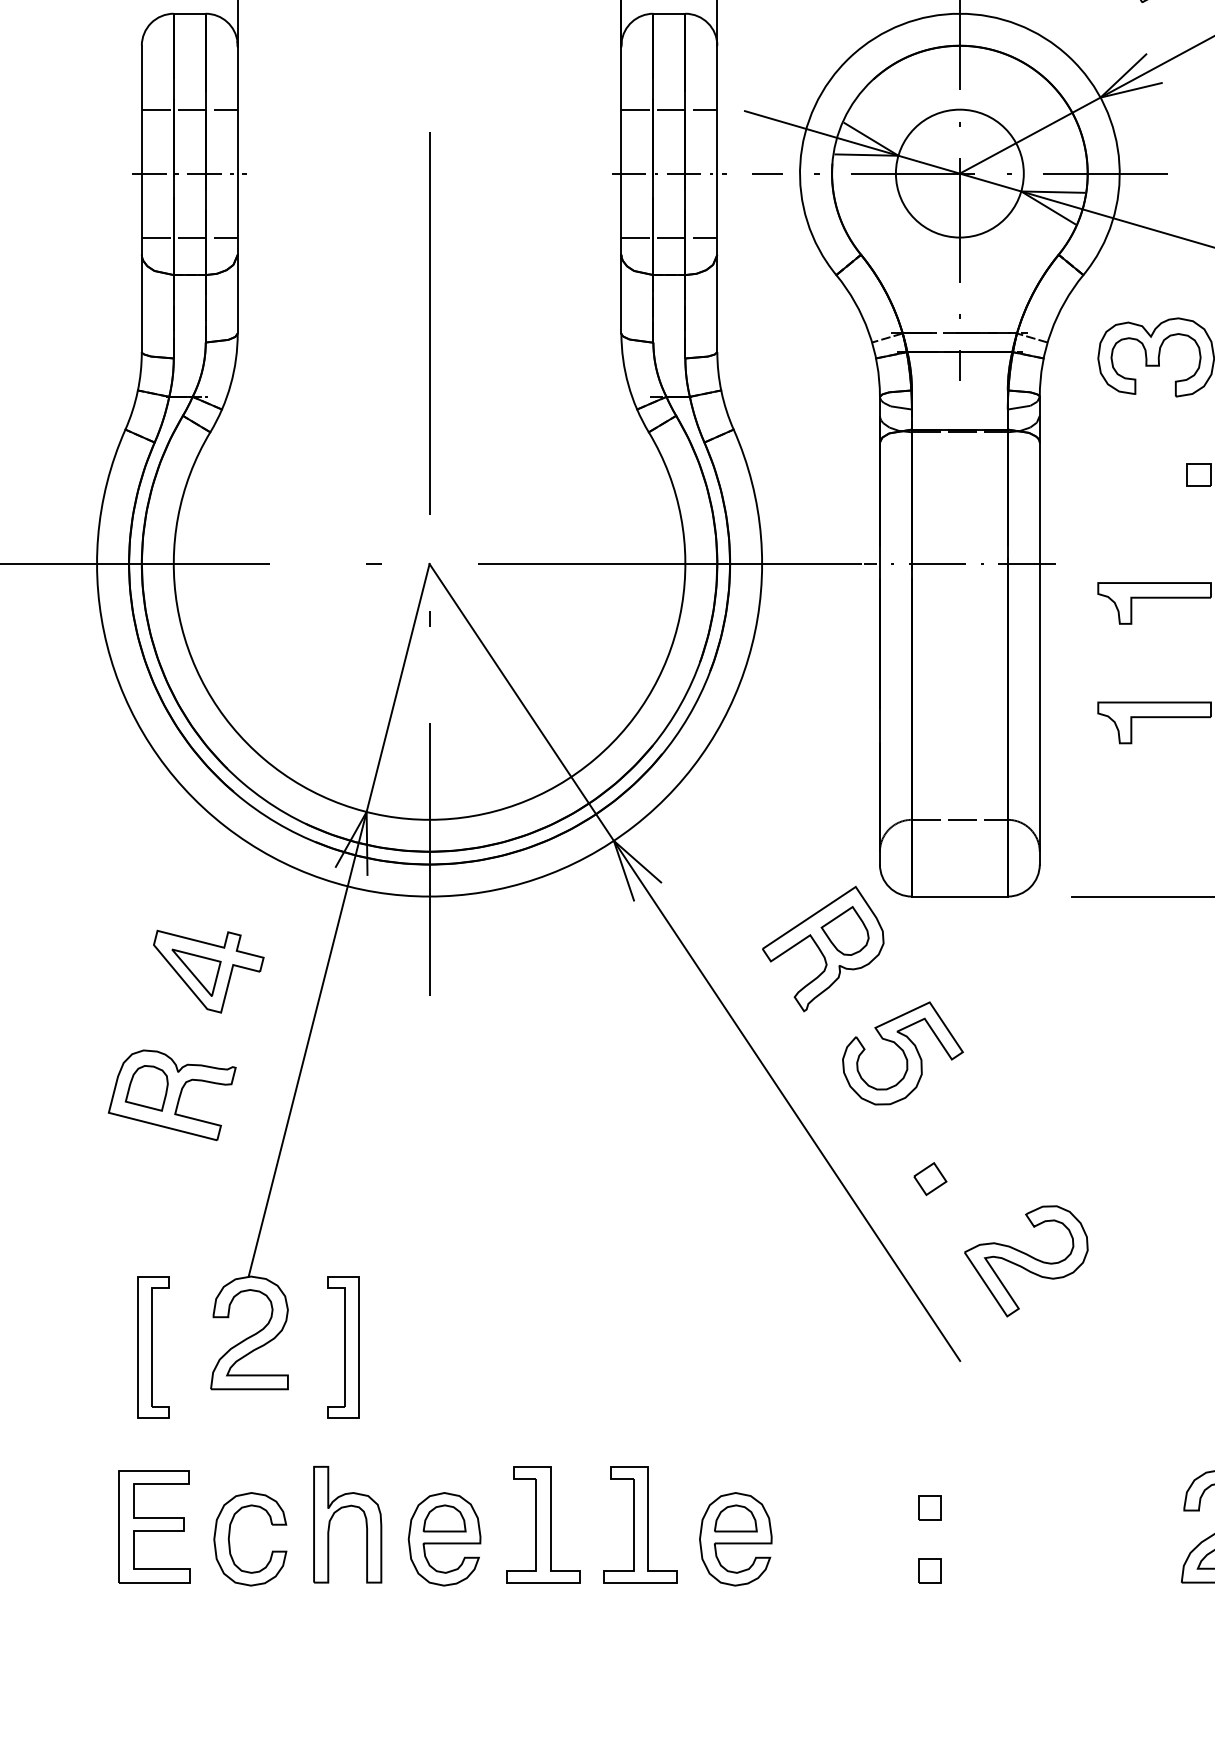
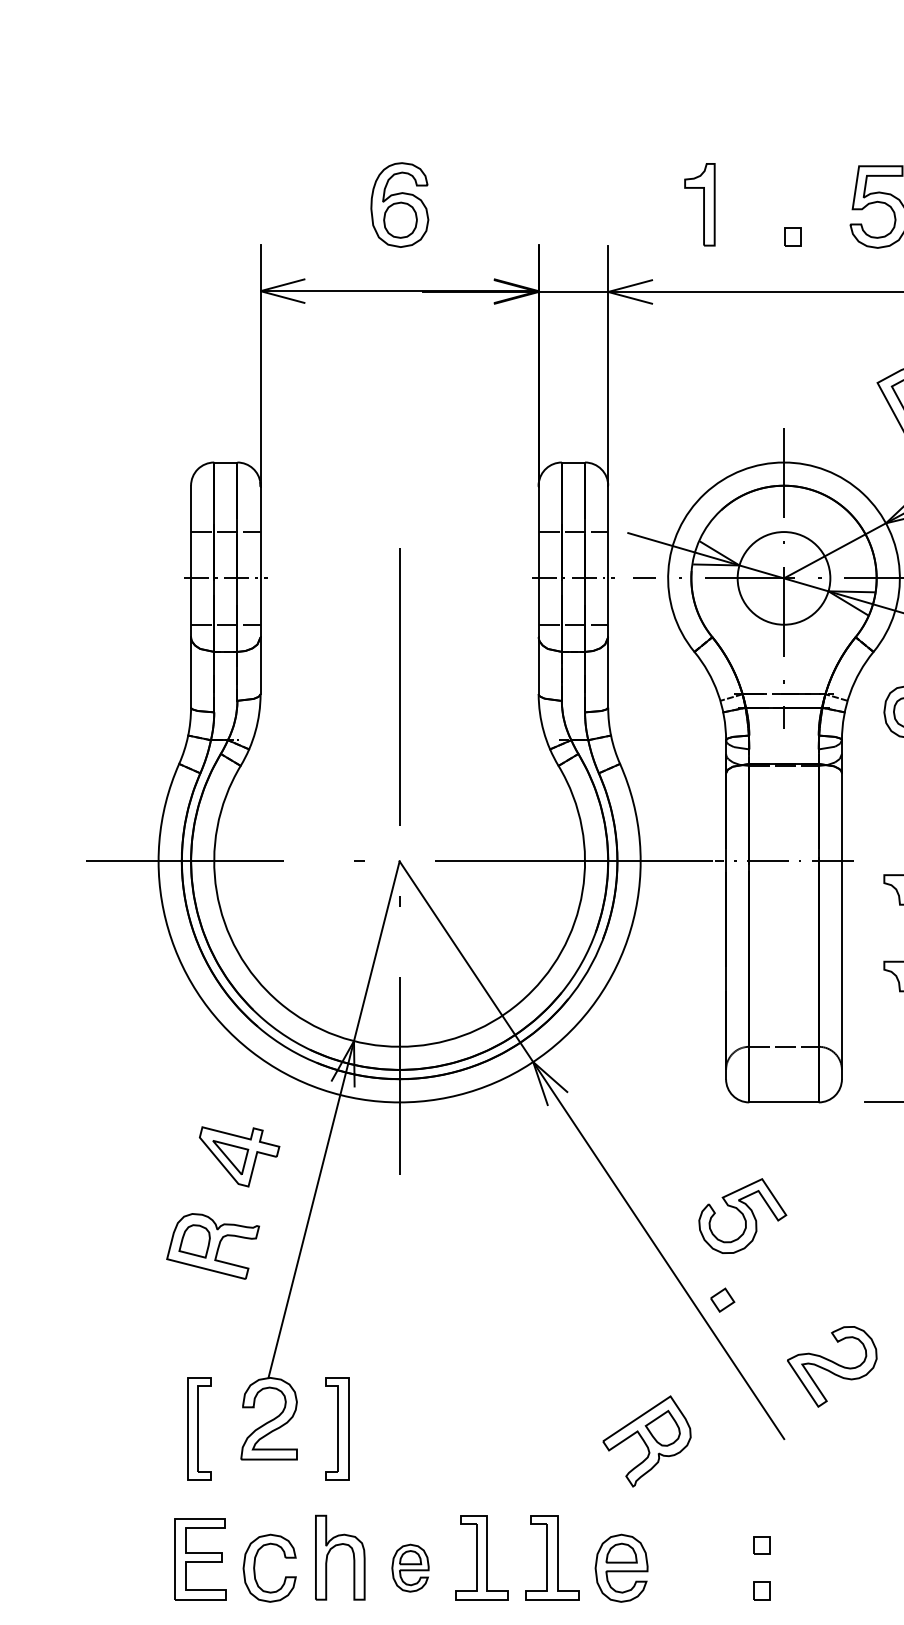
part: (822, 949) -> (646, 1441), moved
part: (930, 1178) -> (722, 1299), moved
part: (444, 1538) -> (410, 1567), size x0.7

